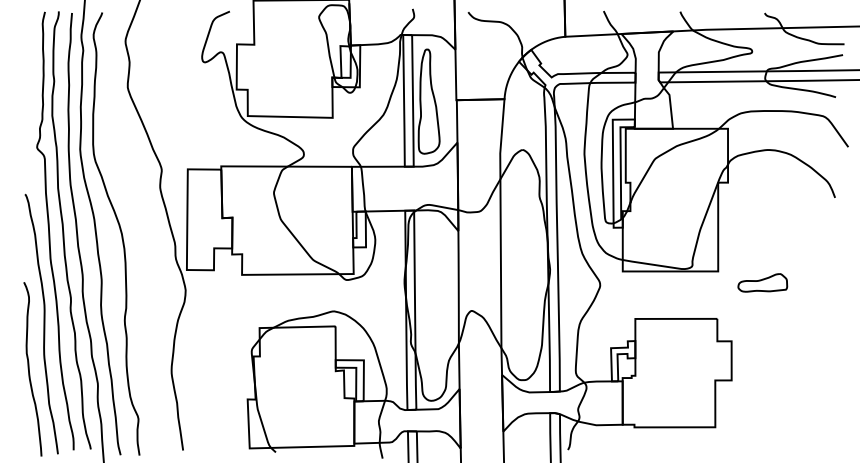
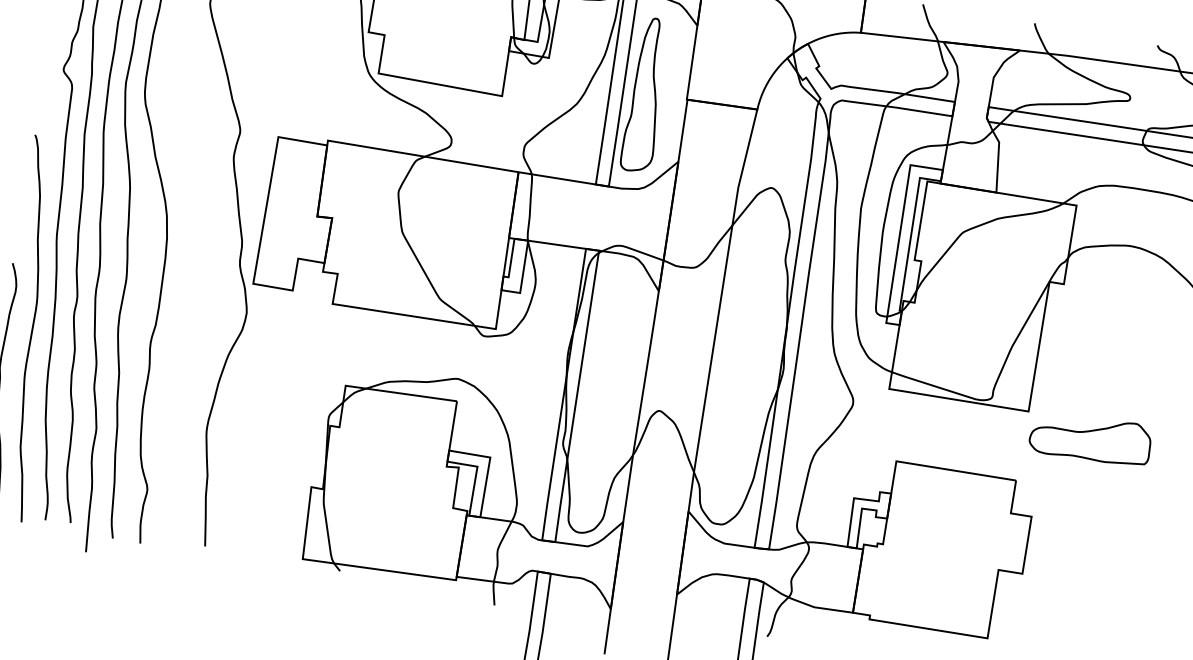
part: (762, 282) -> (1090, 438), size x1.67

